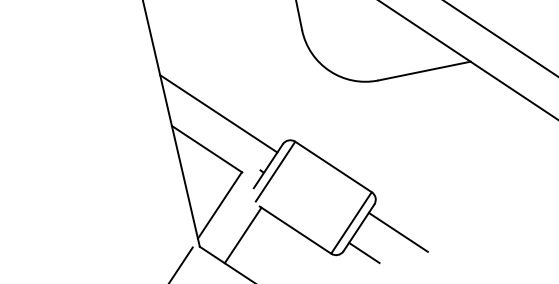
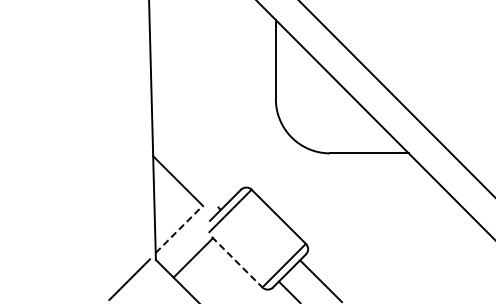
line: (218, 113) -> (193, 153), removed
line: (220, 205) -> (179, 229), solid -> dashed
line: (296, 230) -> (237, 262), solid -> dashed

